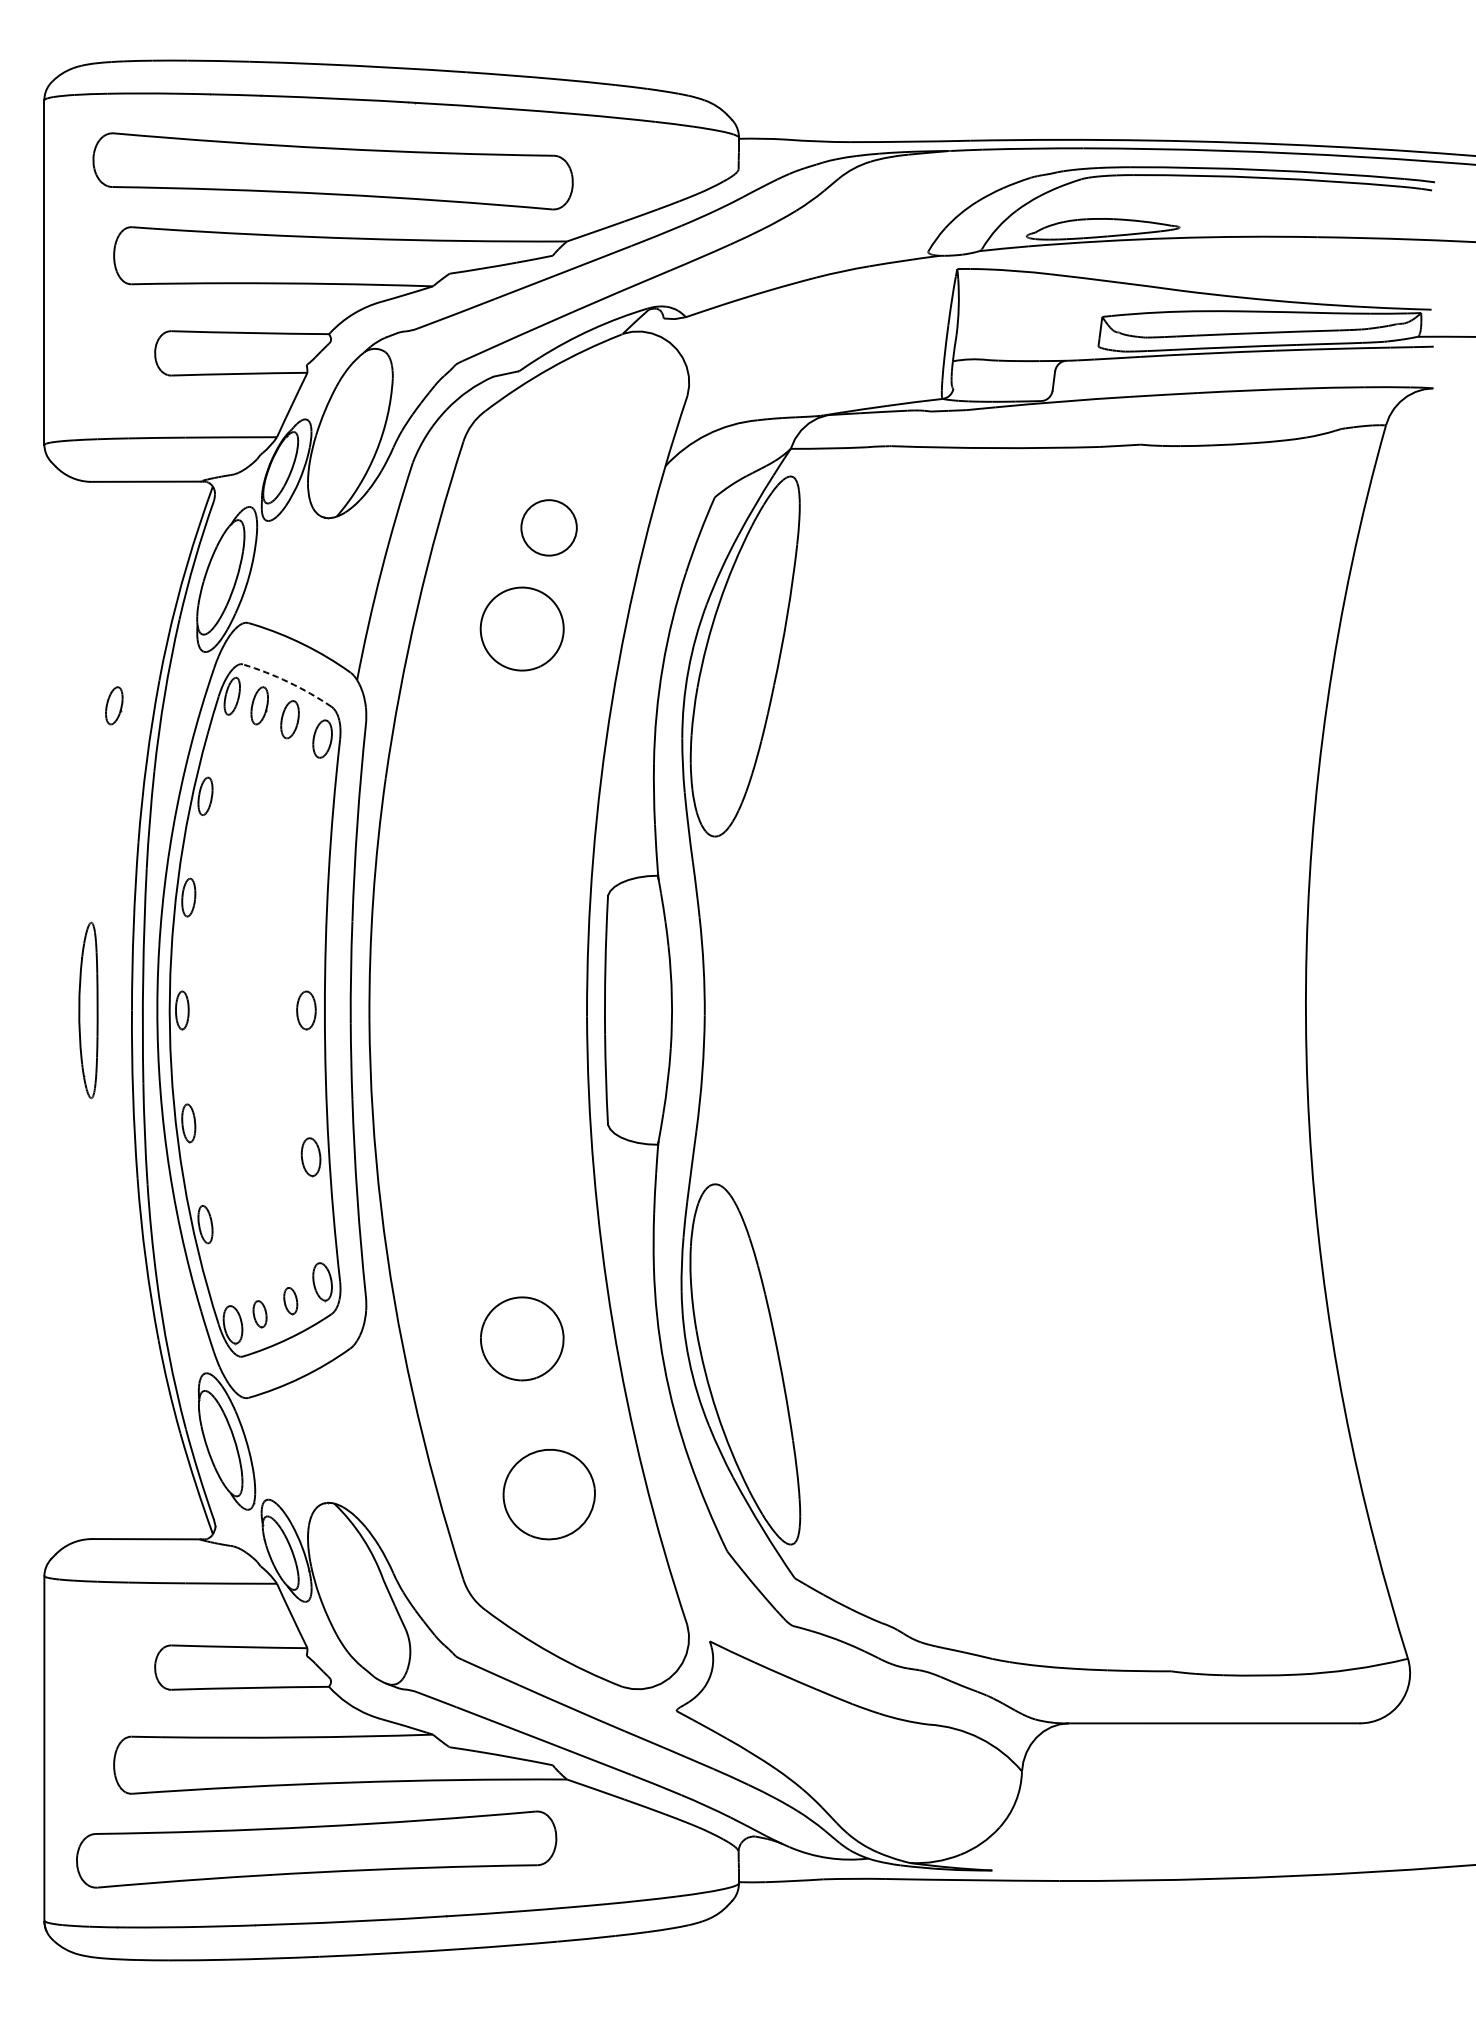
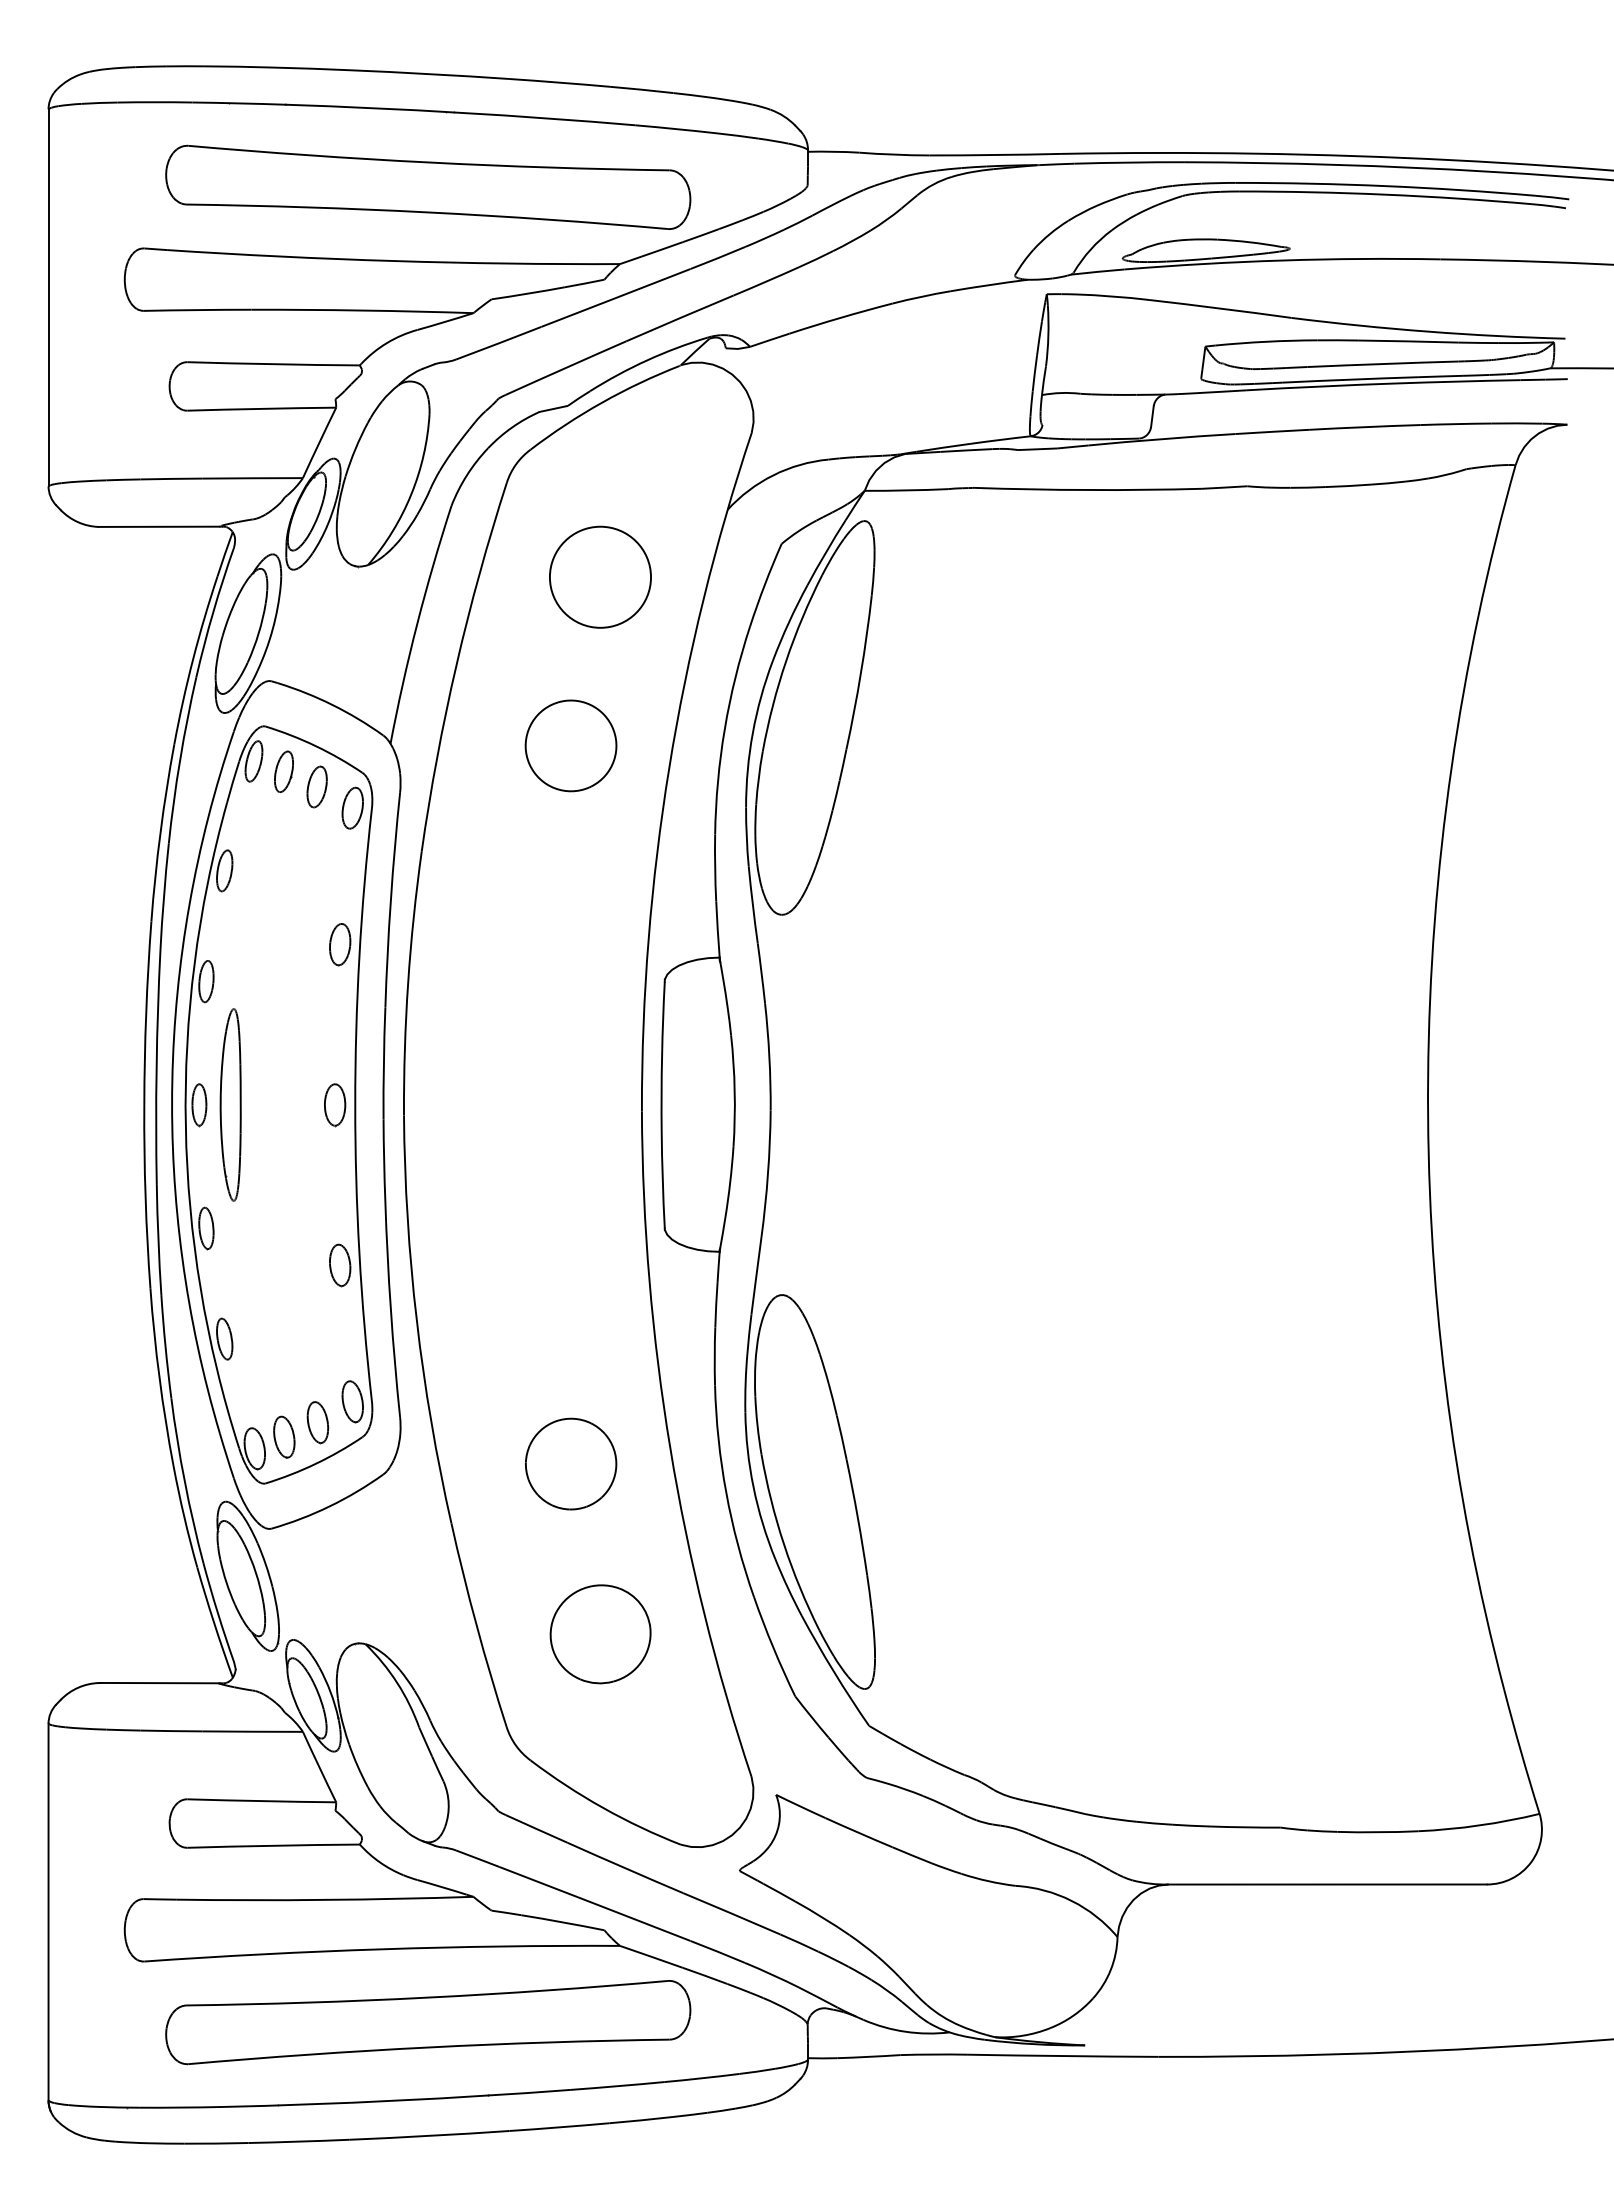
part: (333, 170) -> (428, 186), moved
circle: (549, 527) -> (600, 576), size x1.67
part: (521, 628) -> (570, 745), moved
arc: (288, 682) -> (315, 746), dashed -> solid
part: (113, 705) -> (124, 771), removed
part: (311, 863) -> (340, 944), added
part: (88, 1010) -> (230, 1104), moved
part: (290, 1300) -> (317, 1422), size x1.43
part: (260, 1313) -> (284, 1436), size x1.43
part: (316, 1849) -> (428, 2022), moved

